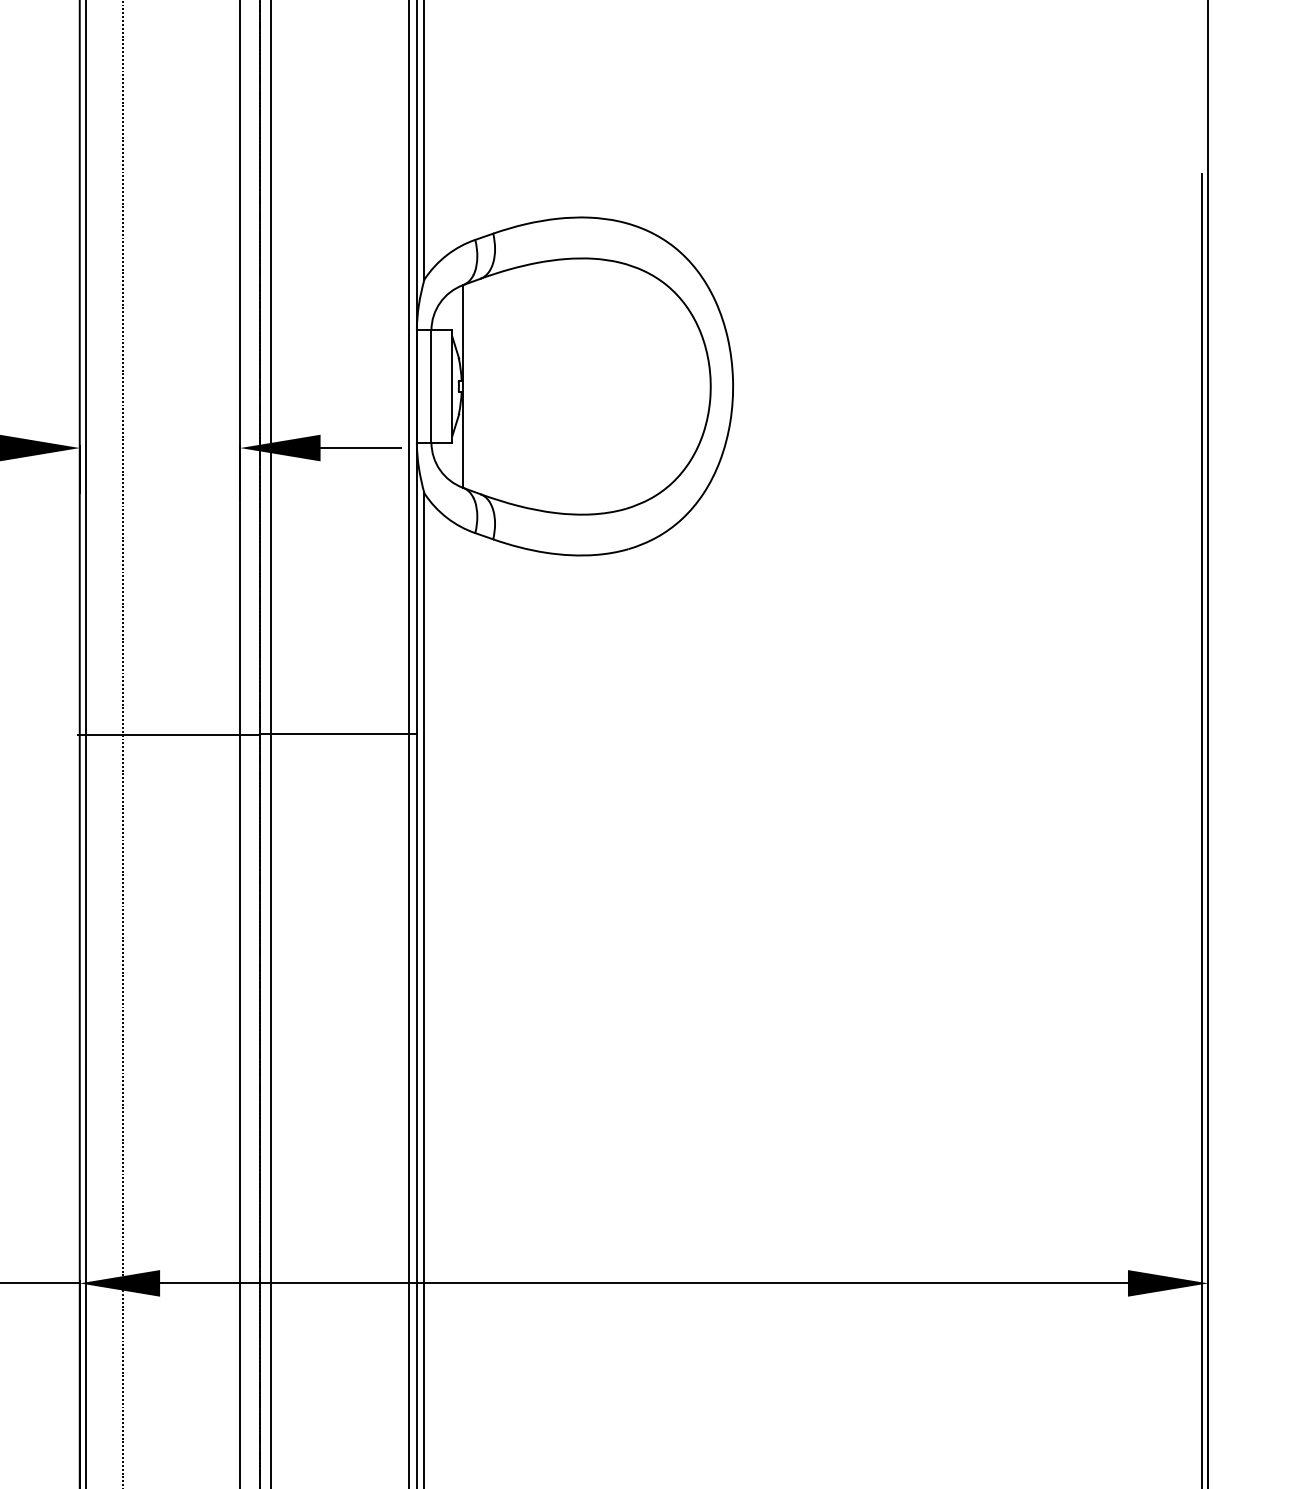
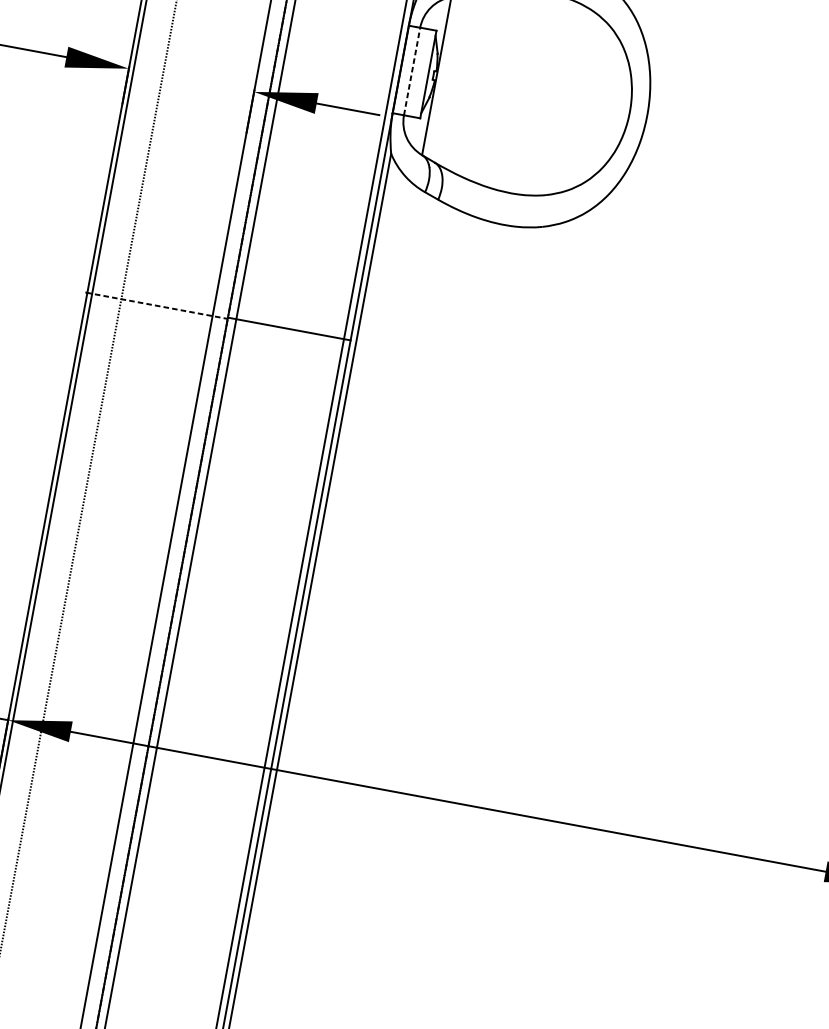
line: (431, 386) -> (412, 71), solid -> dashed
line: (169, 735) -> (157, 305), solid -> dashed

